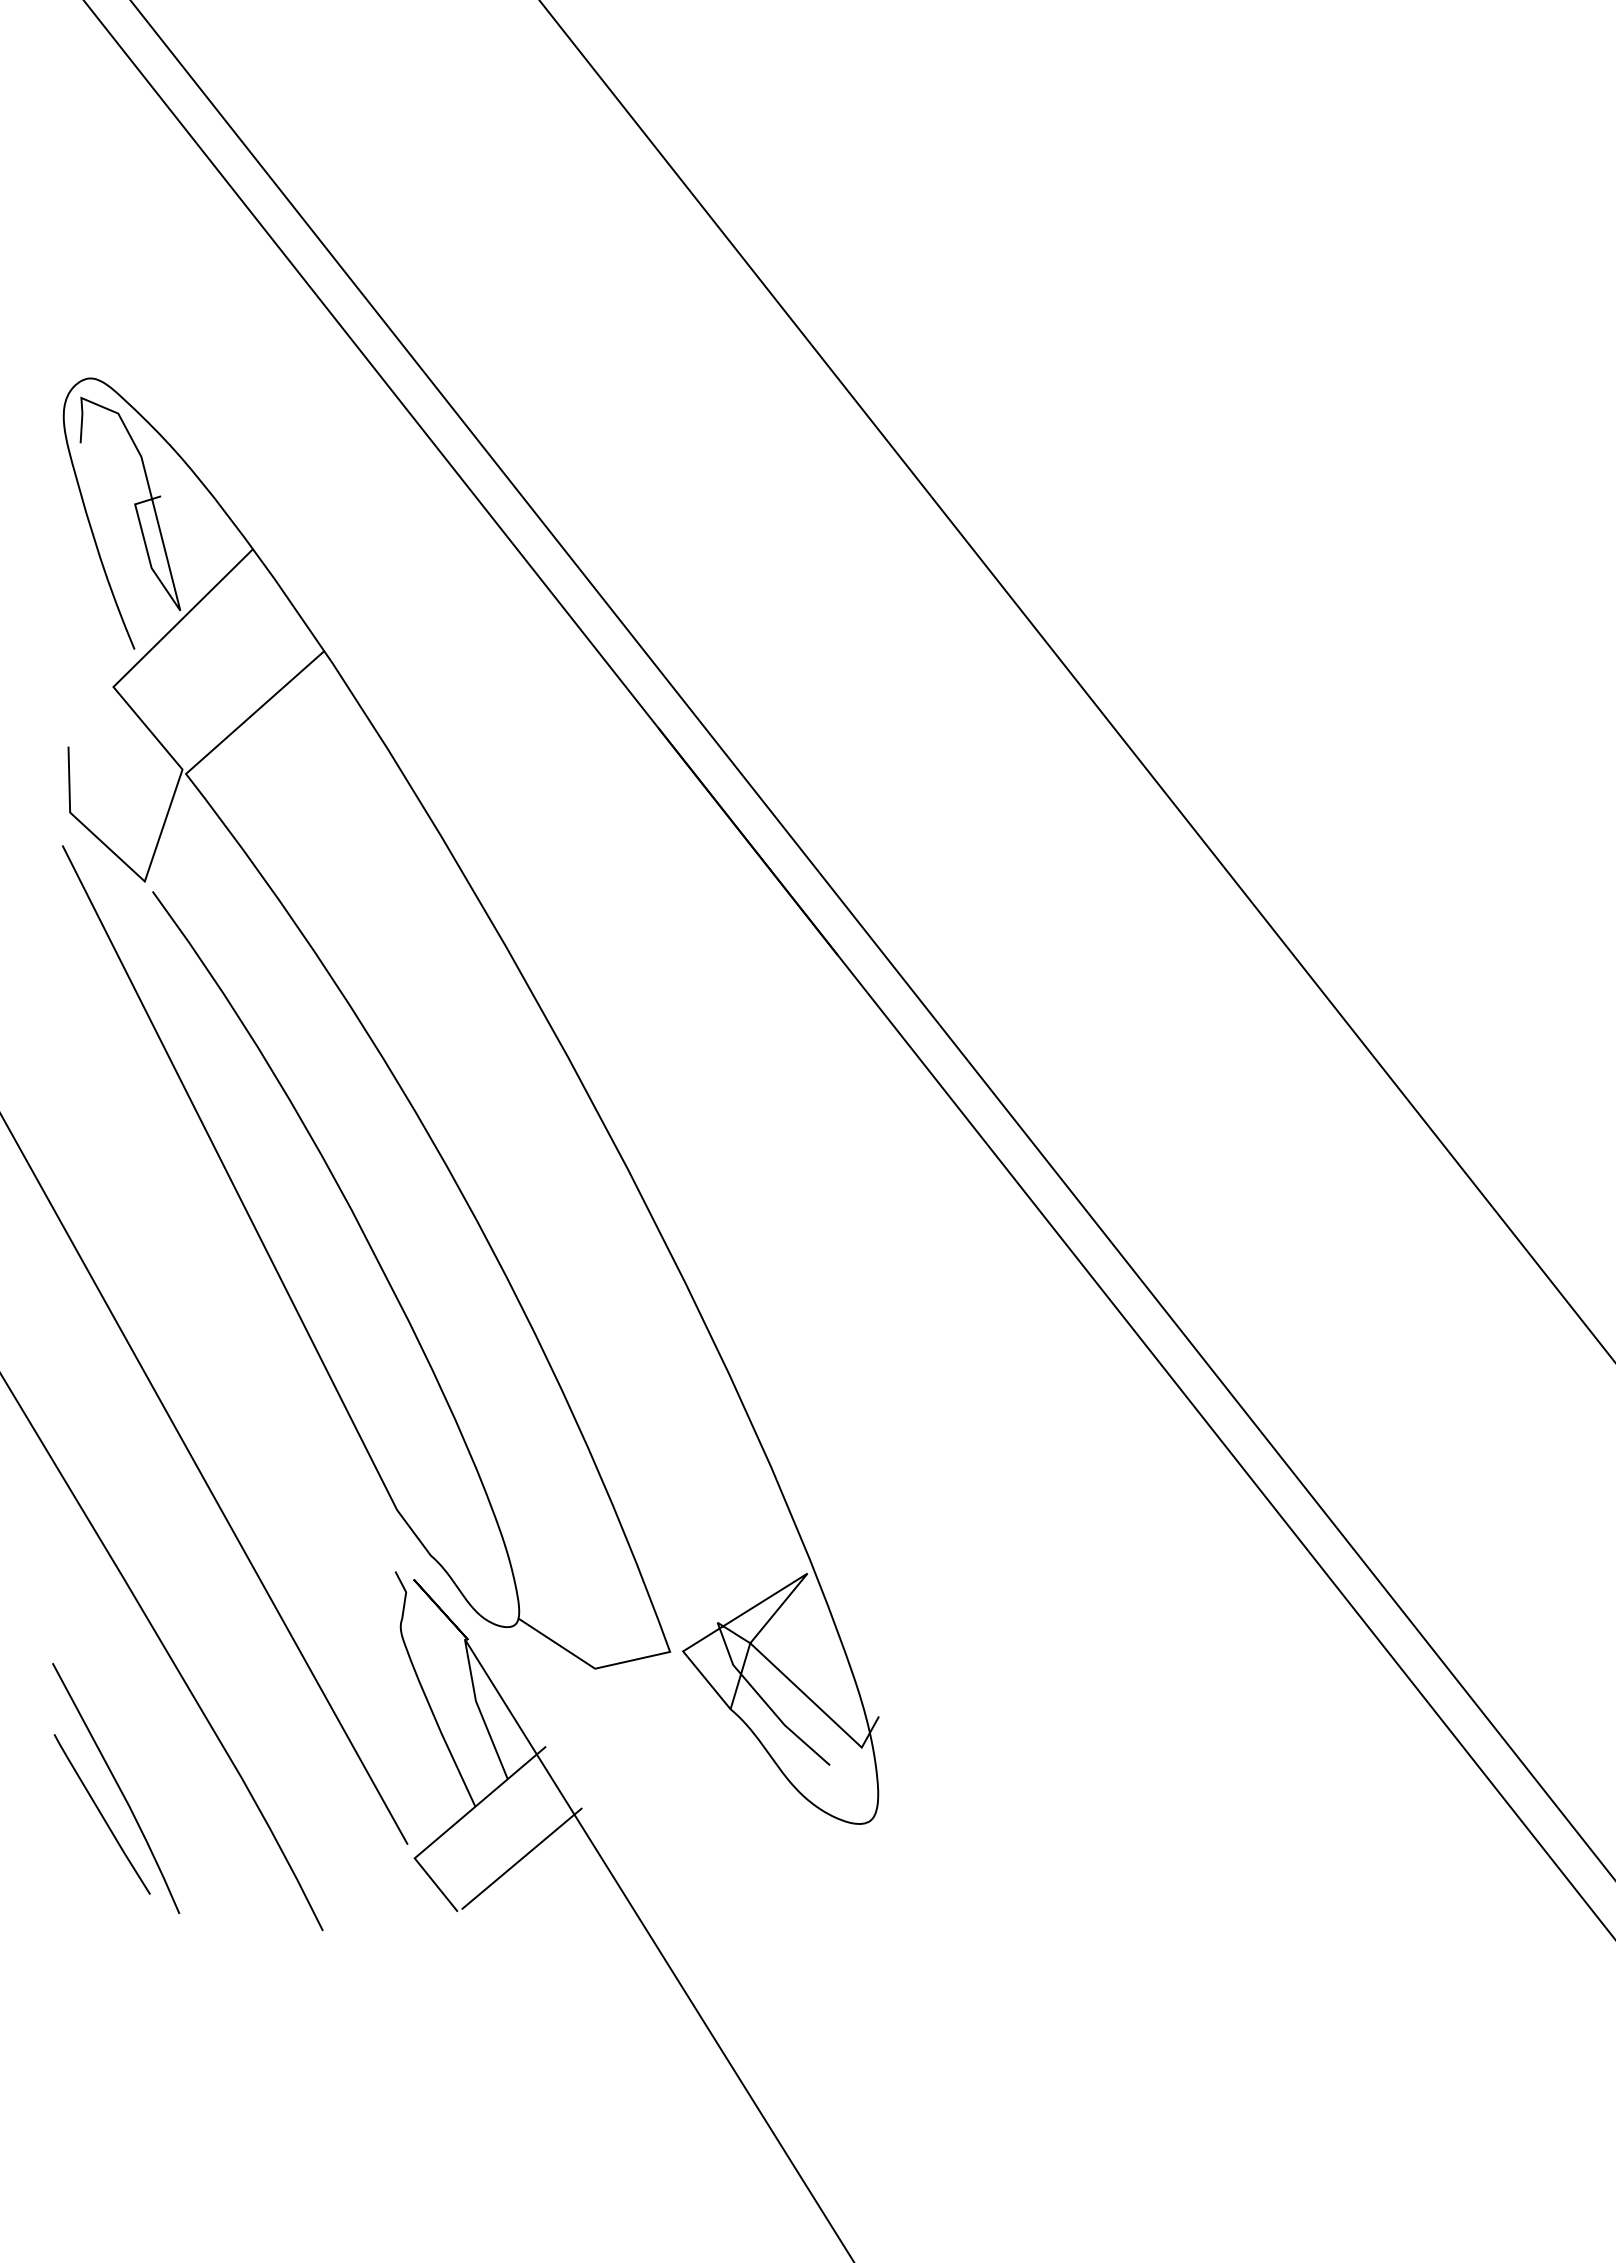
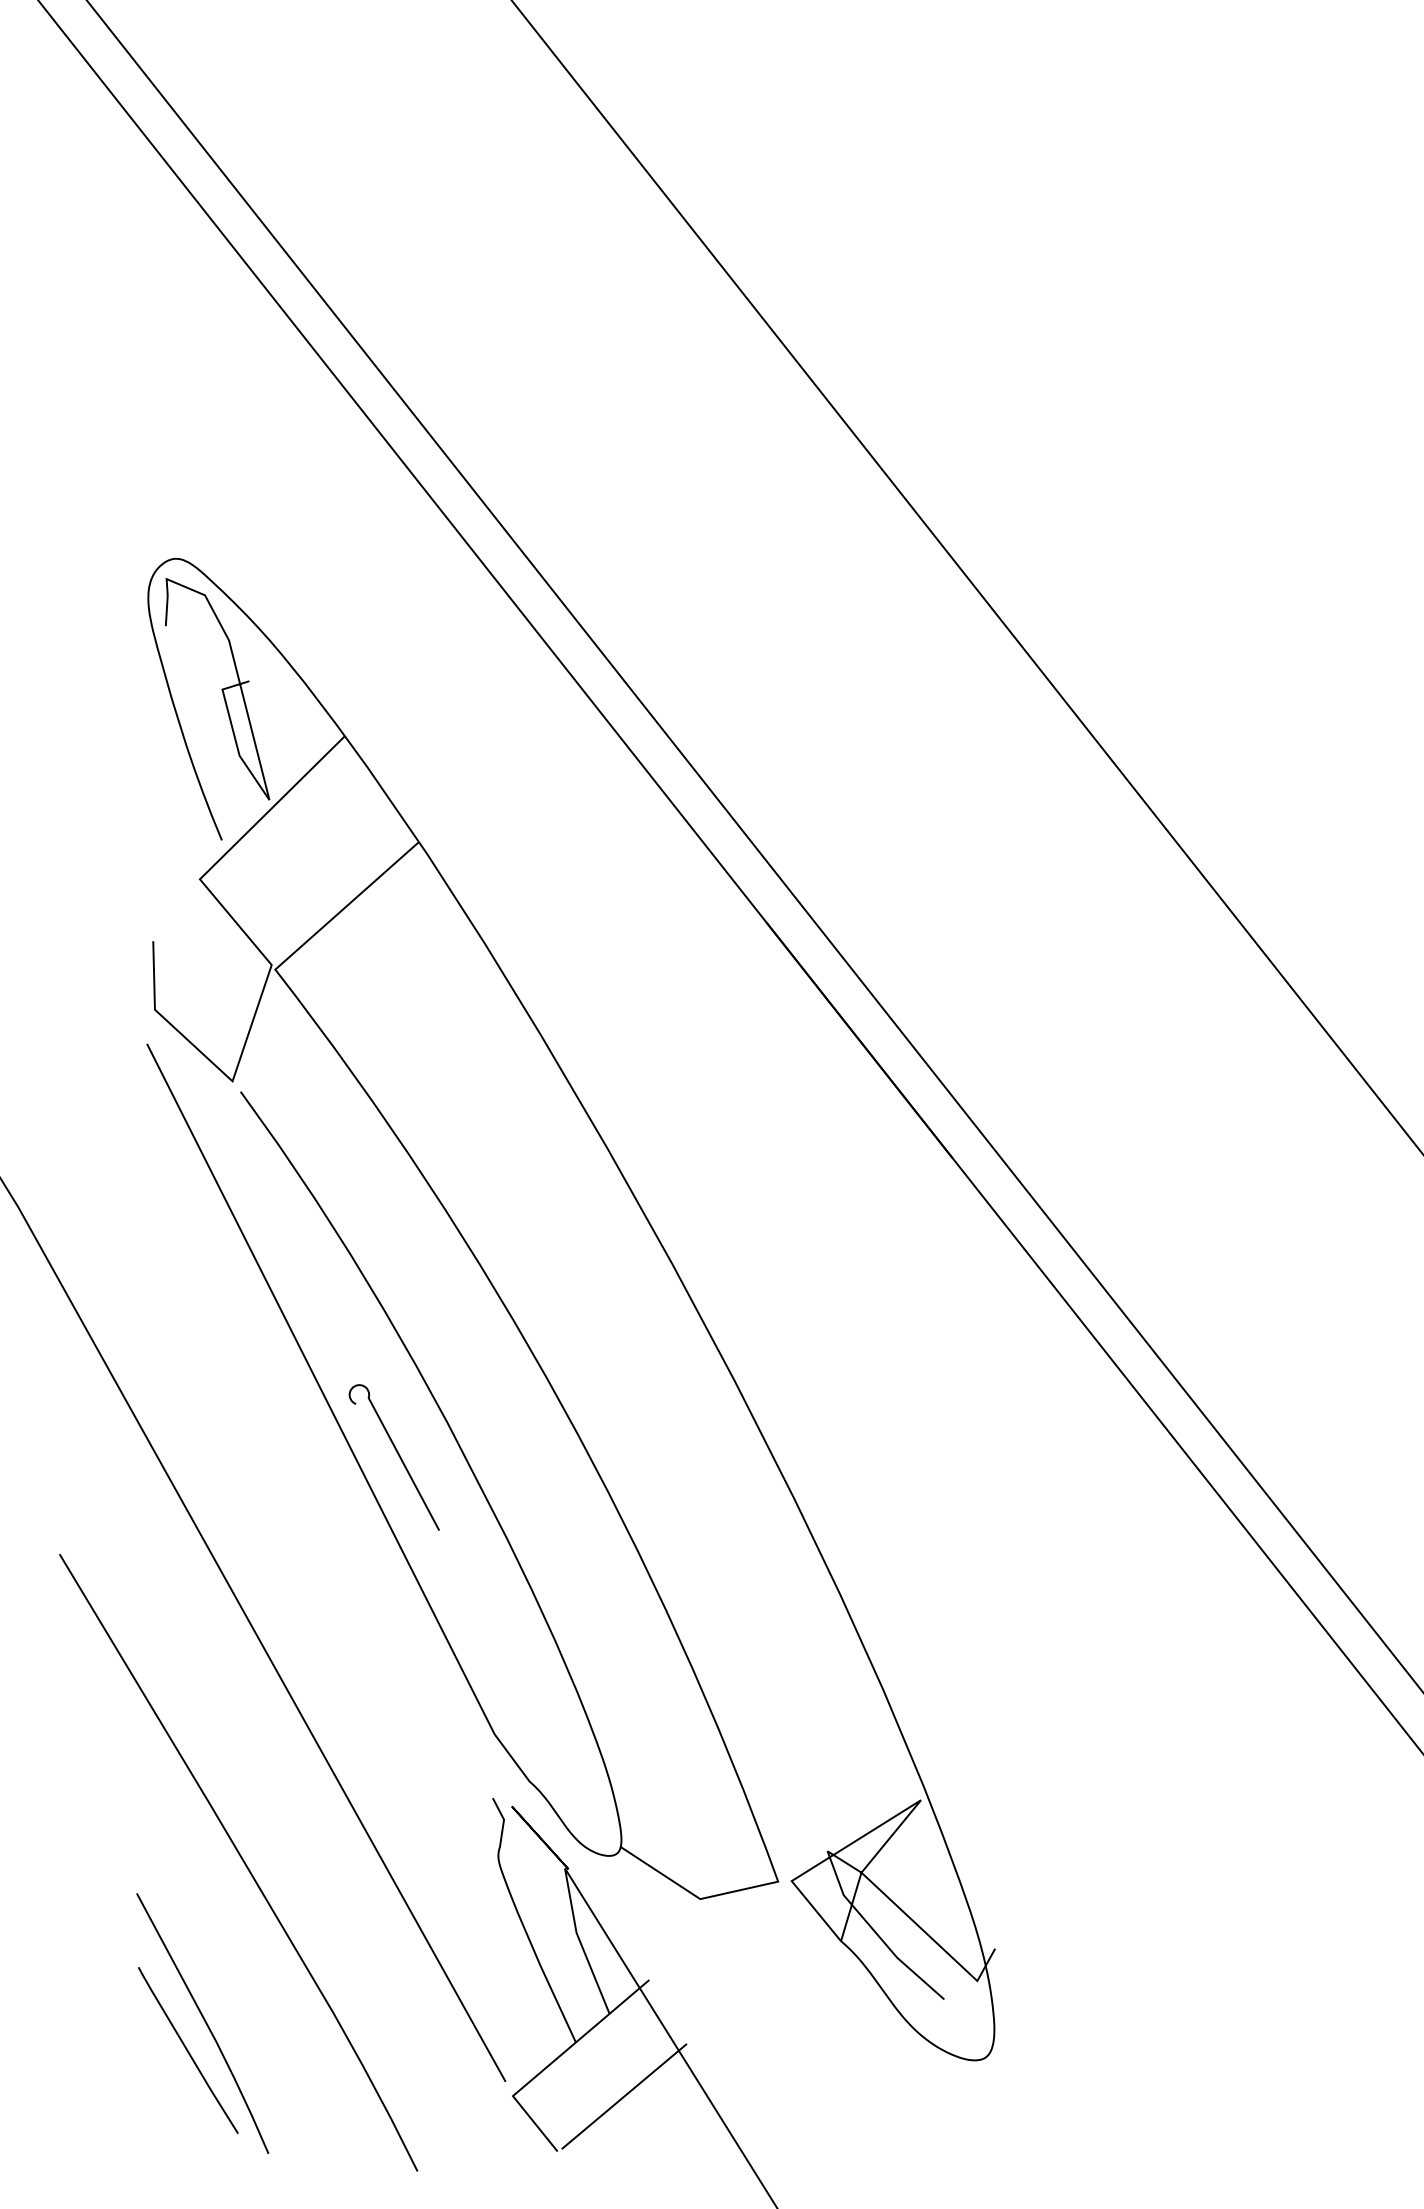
curve: (304, 1242) -> (398, 1456), added

